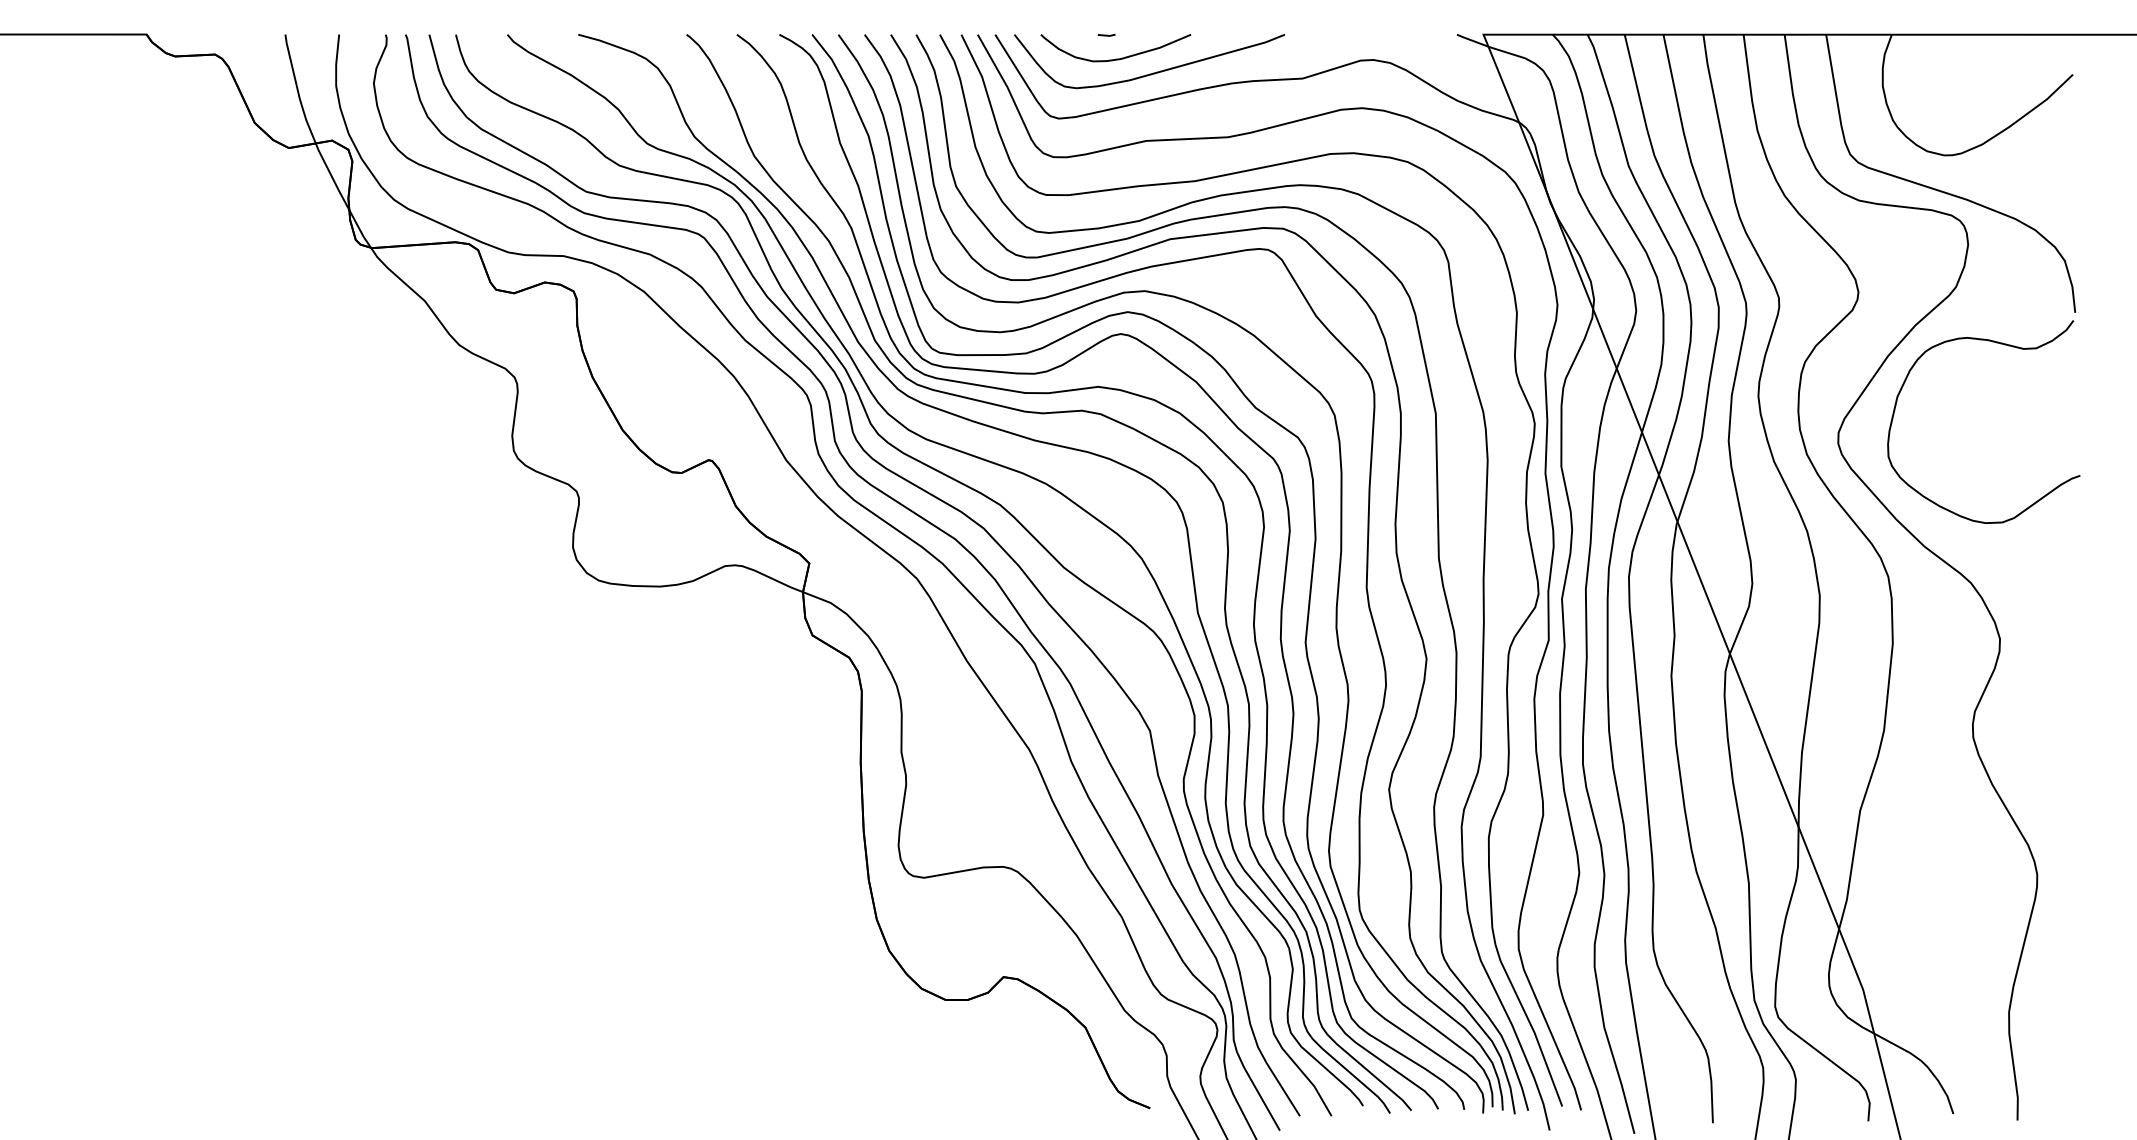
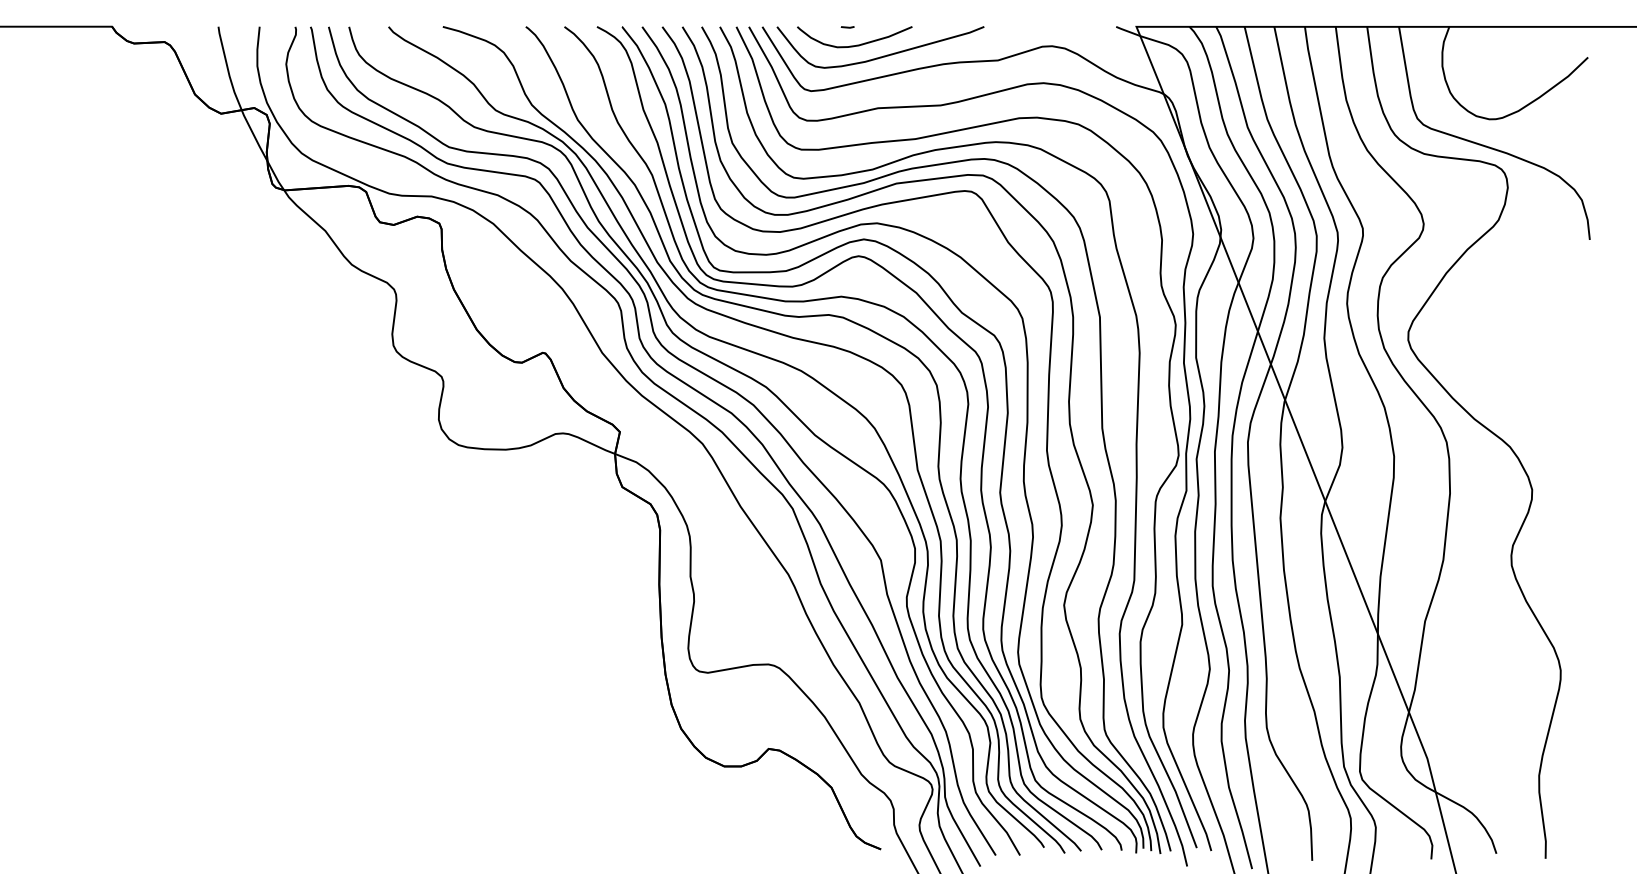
curve: (2004, 345) -> (1535, 264), removed

